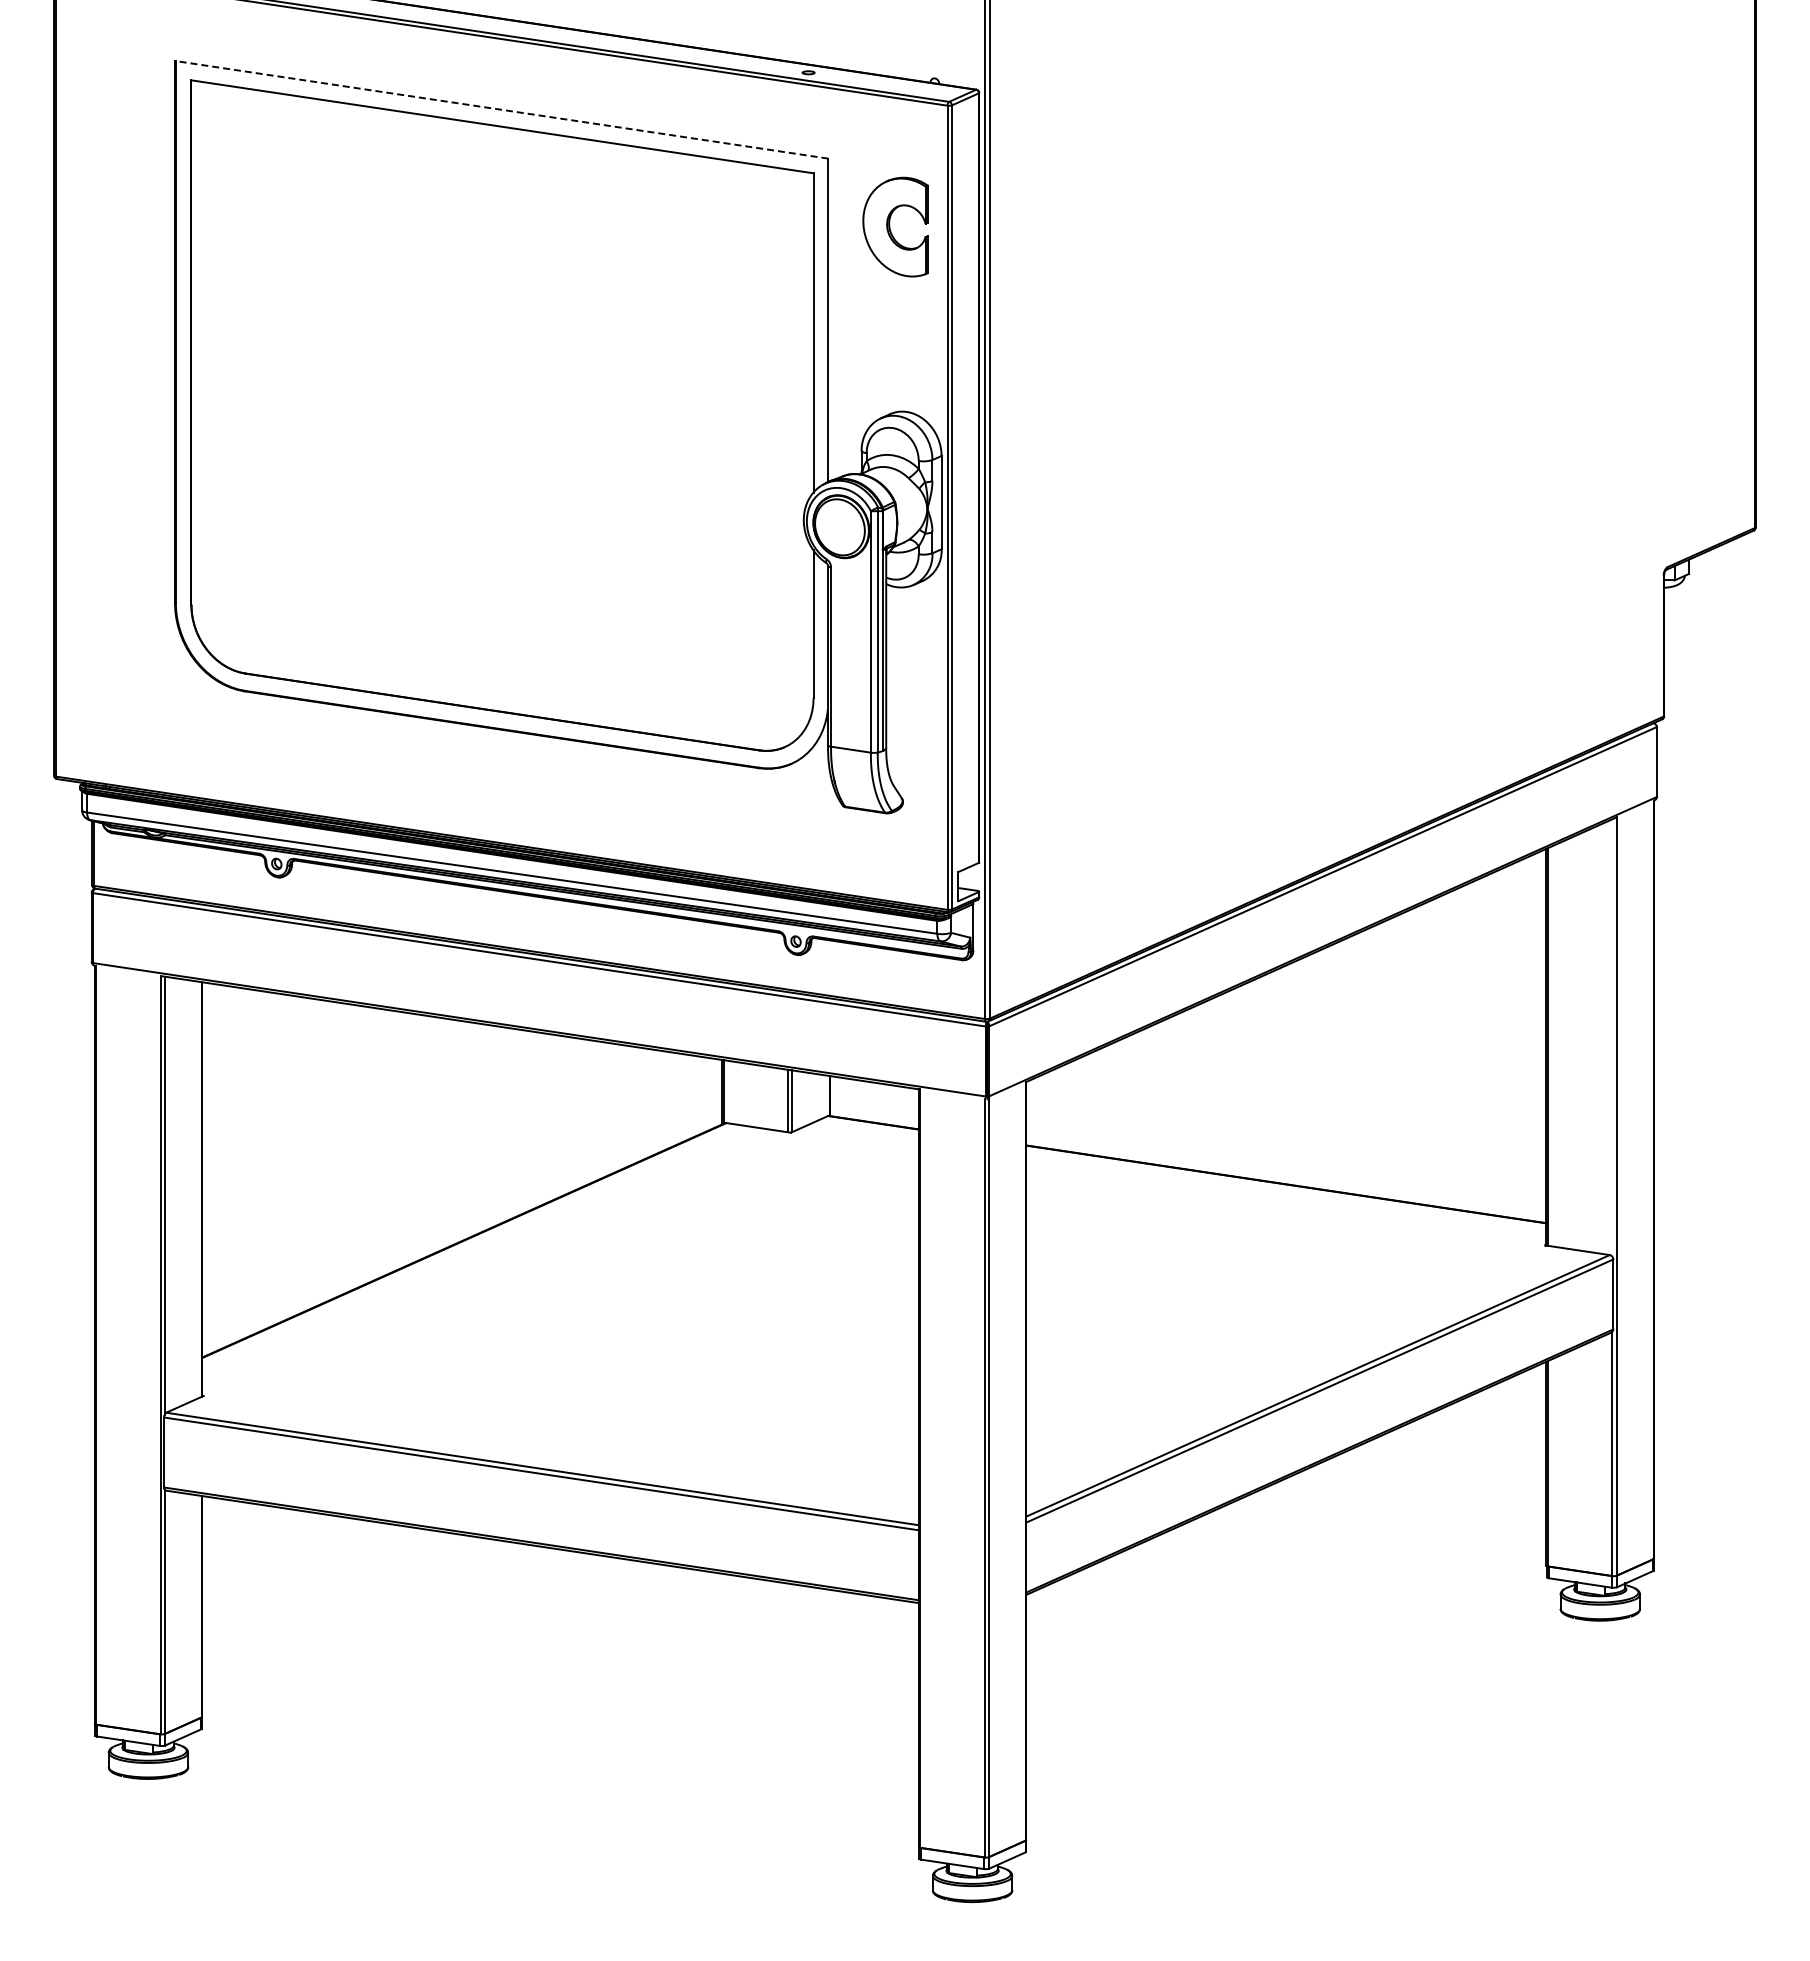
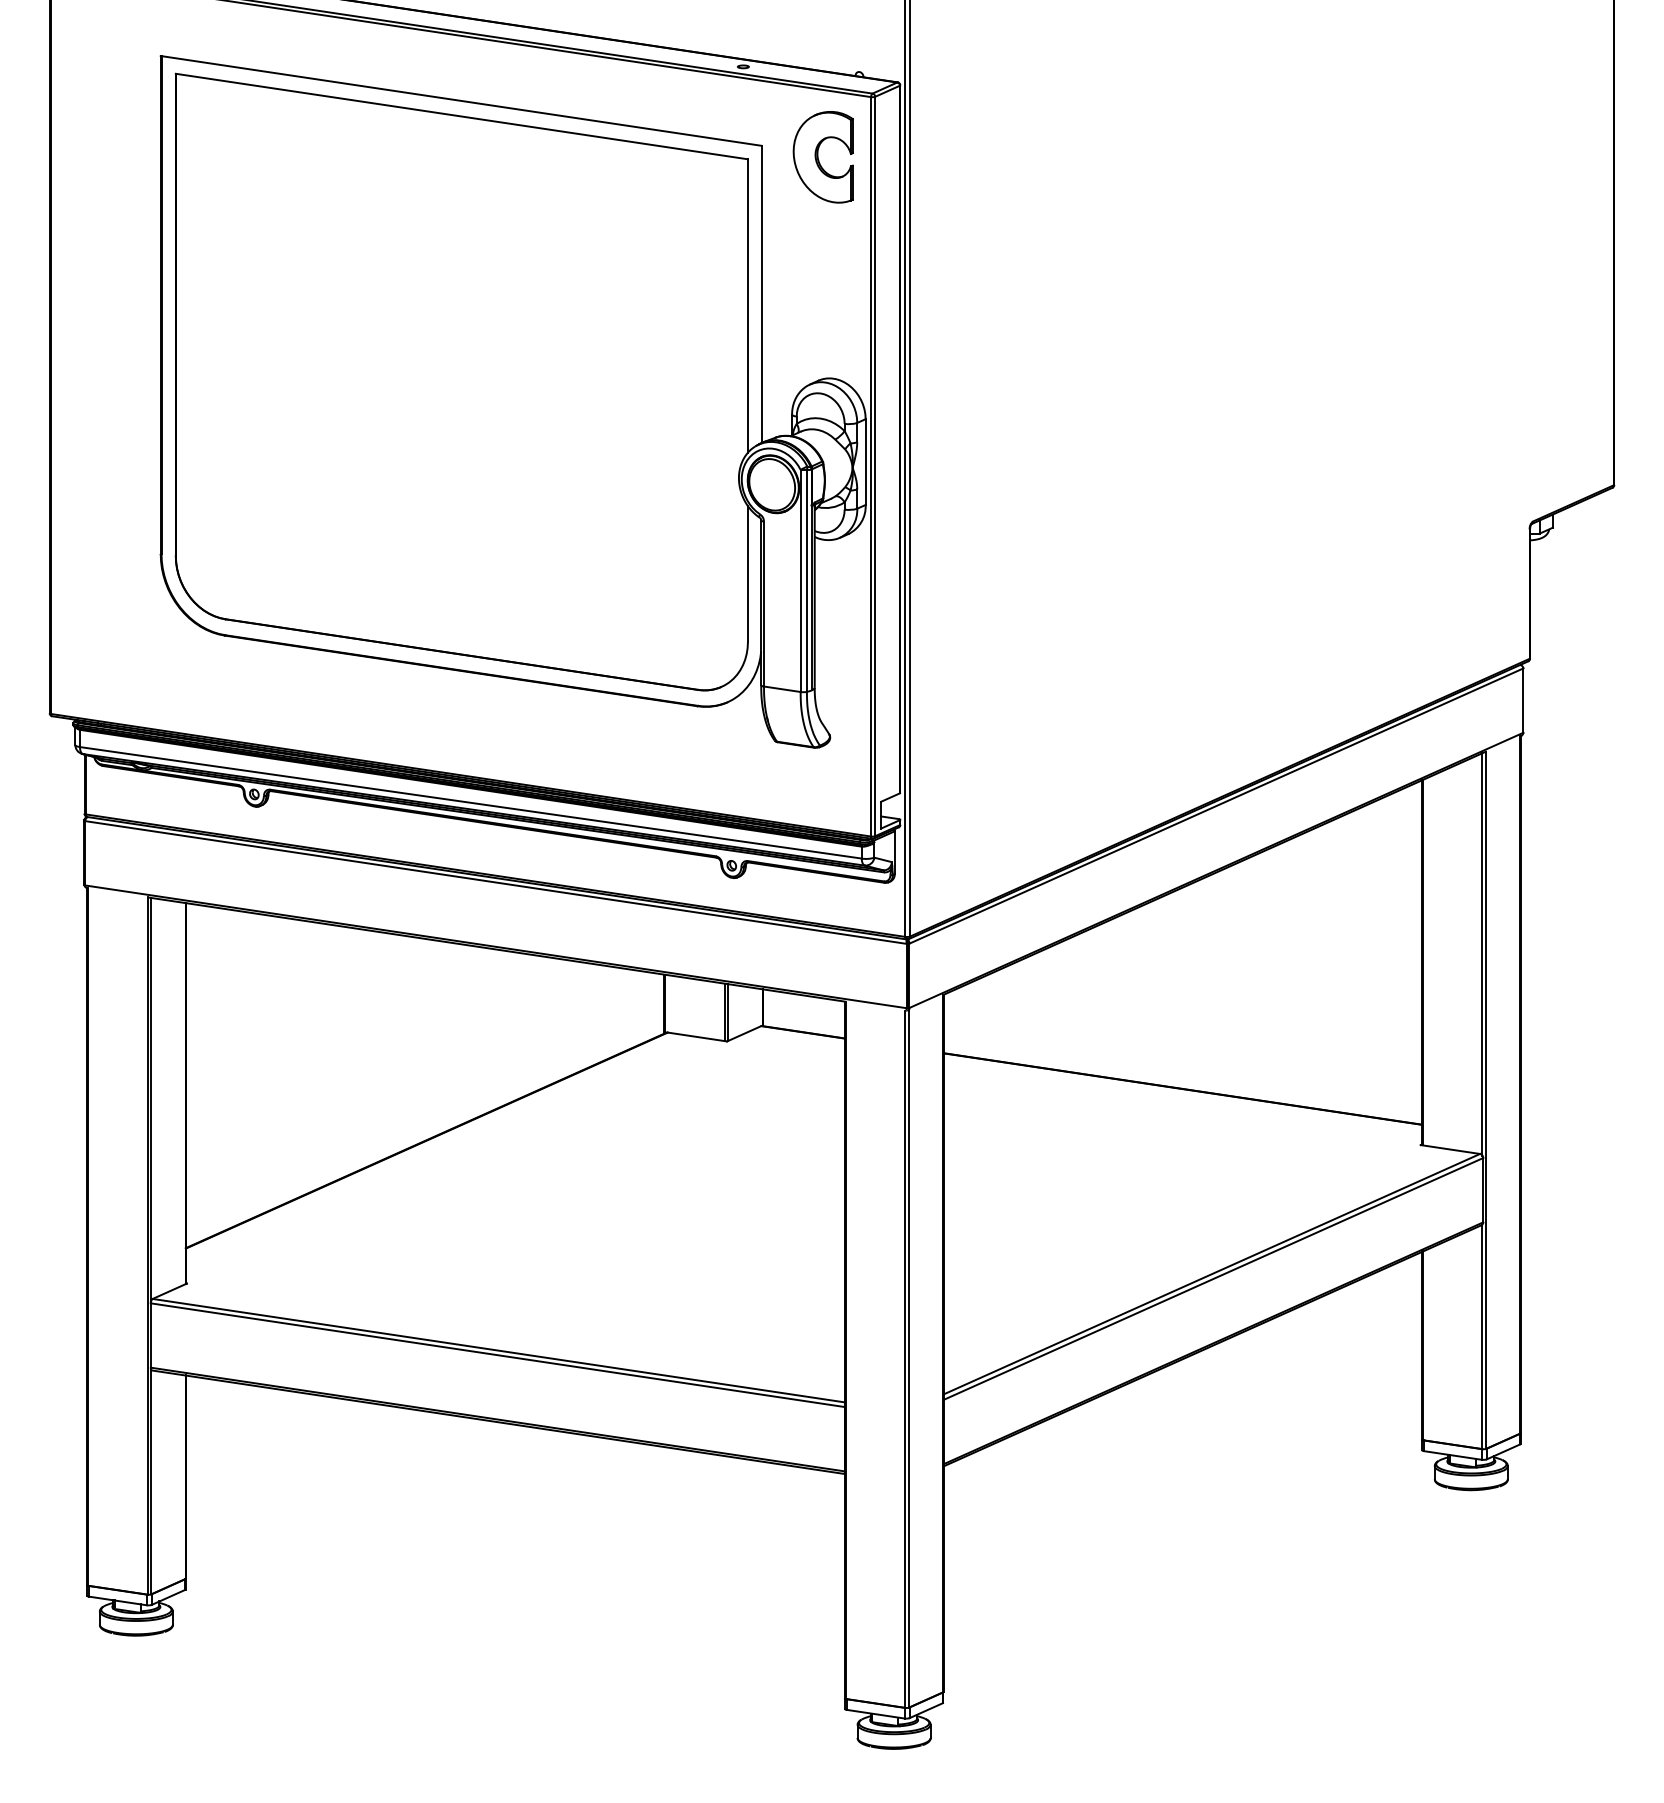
line: (501, 109) -> (460, 100), dashed -> solid
part: (895, 226) -> (823, 156), moved
line: (1612, 1037) -> (1482, 953), added

